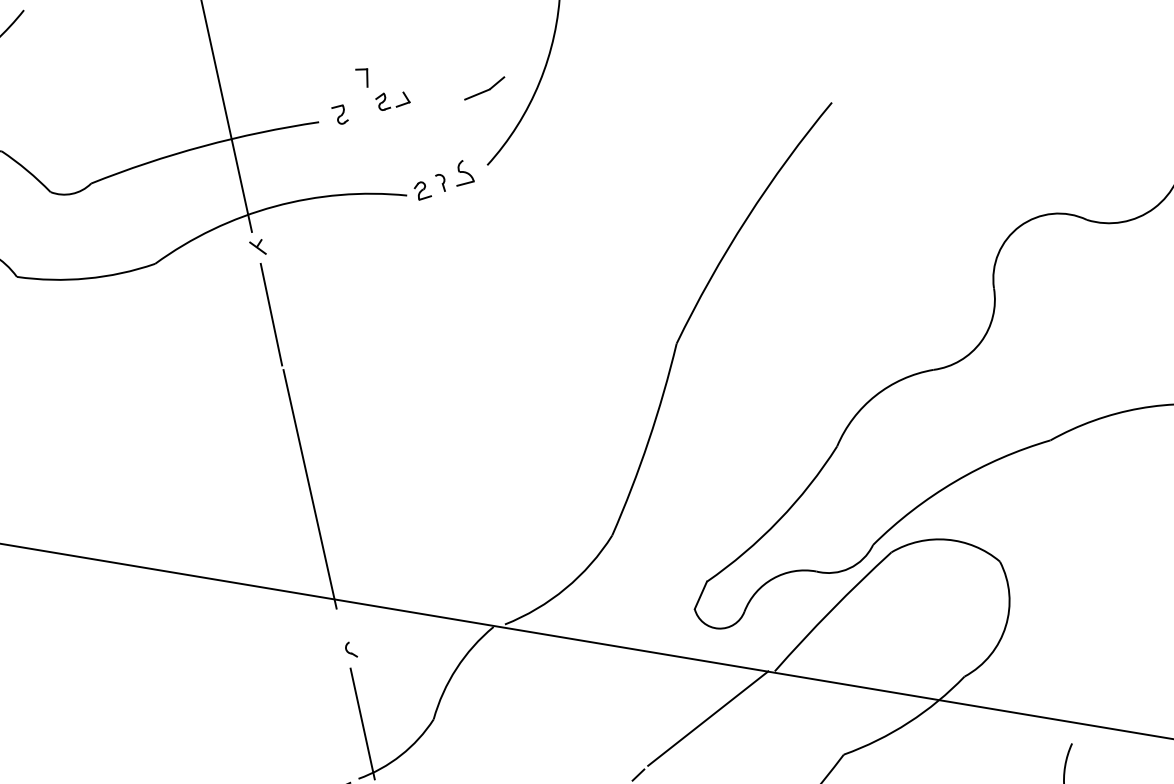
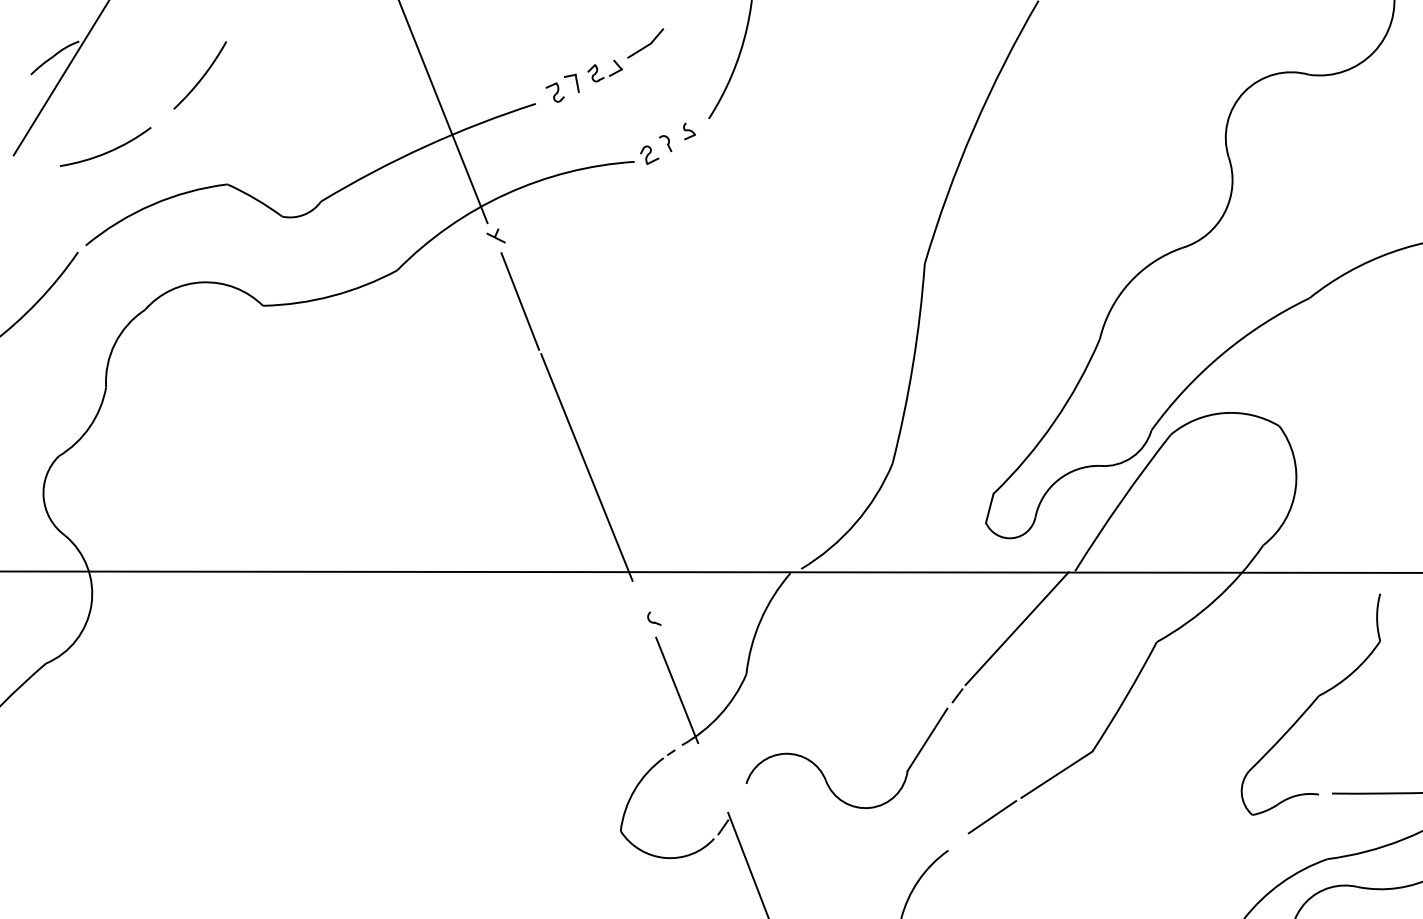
part: (361, 76) -> (571, 82), moved
part: (484, 88) -> (645, 43), moved
part: (466, 174) -> (689, 131), size x0.62

